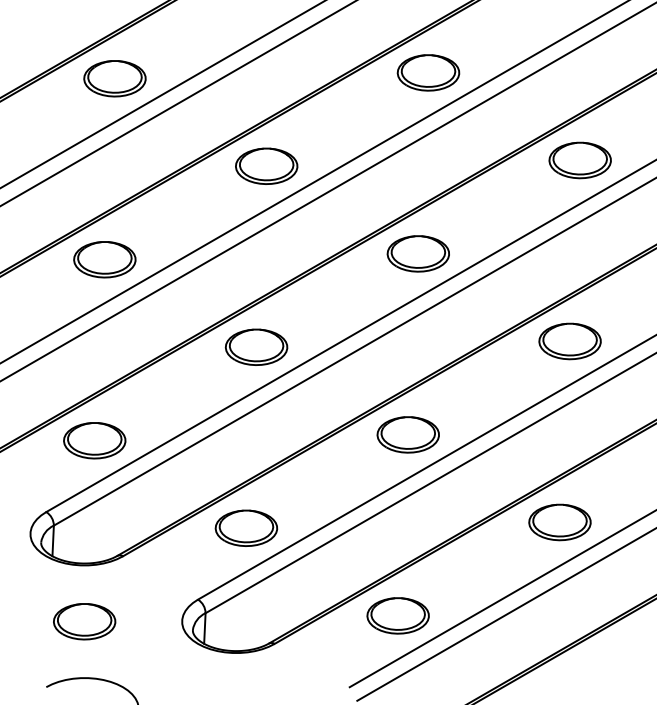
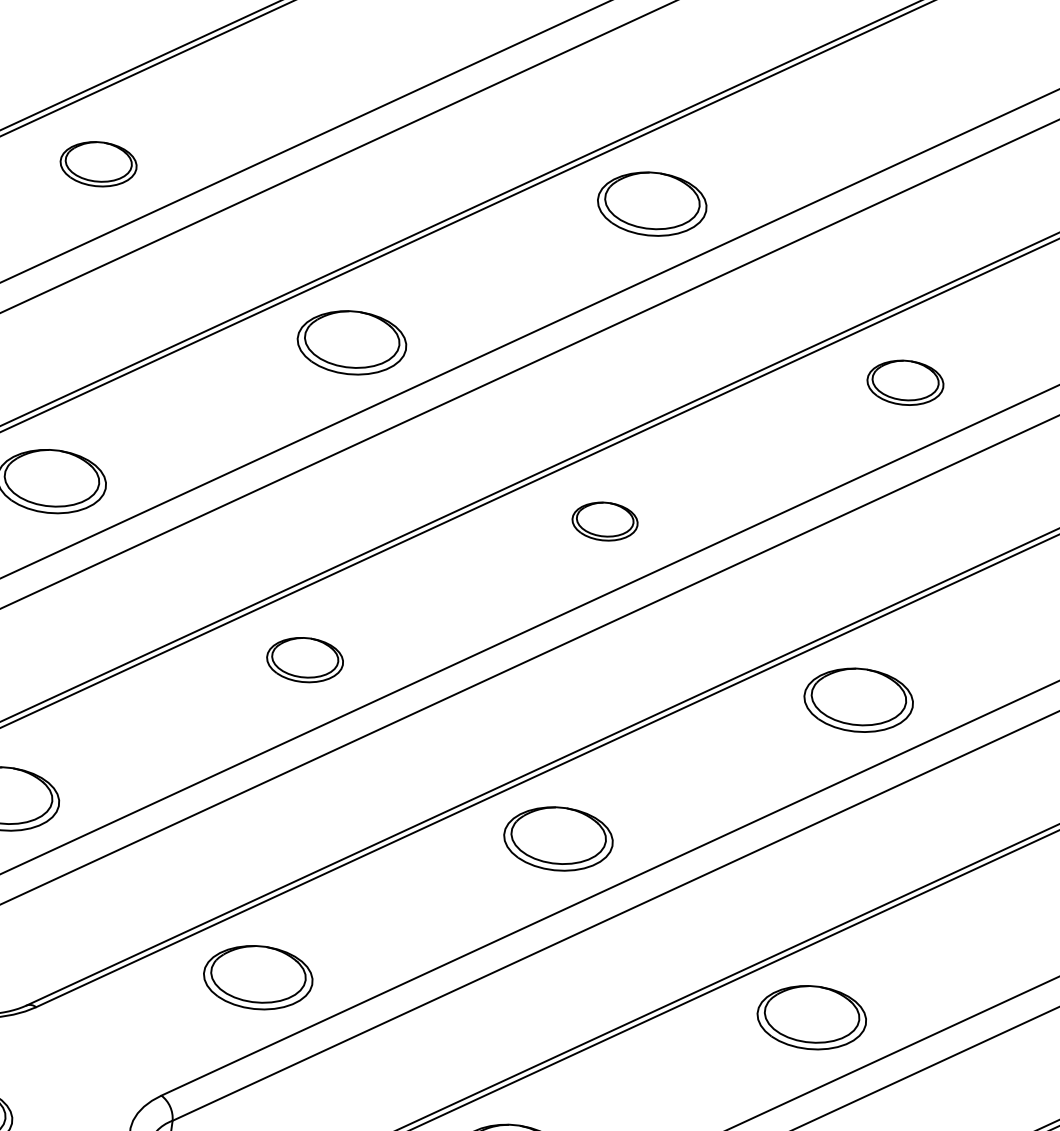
part: (114, 78) -> (97, 163), size x0.7
part: (579, 160) -> (904, 382), size x0.7
part: (417, 253) -> (603, 520), size x0.6
part: (256, 346) -> (305, 658), size x0.7

